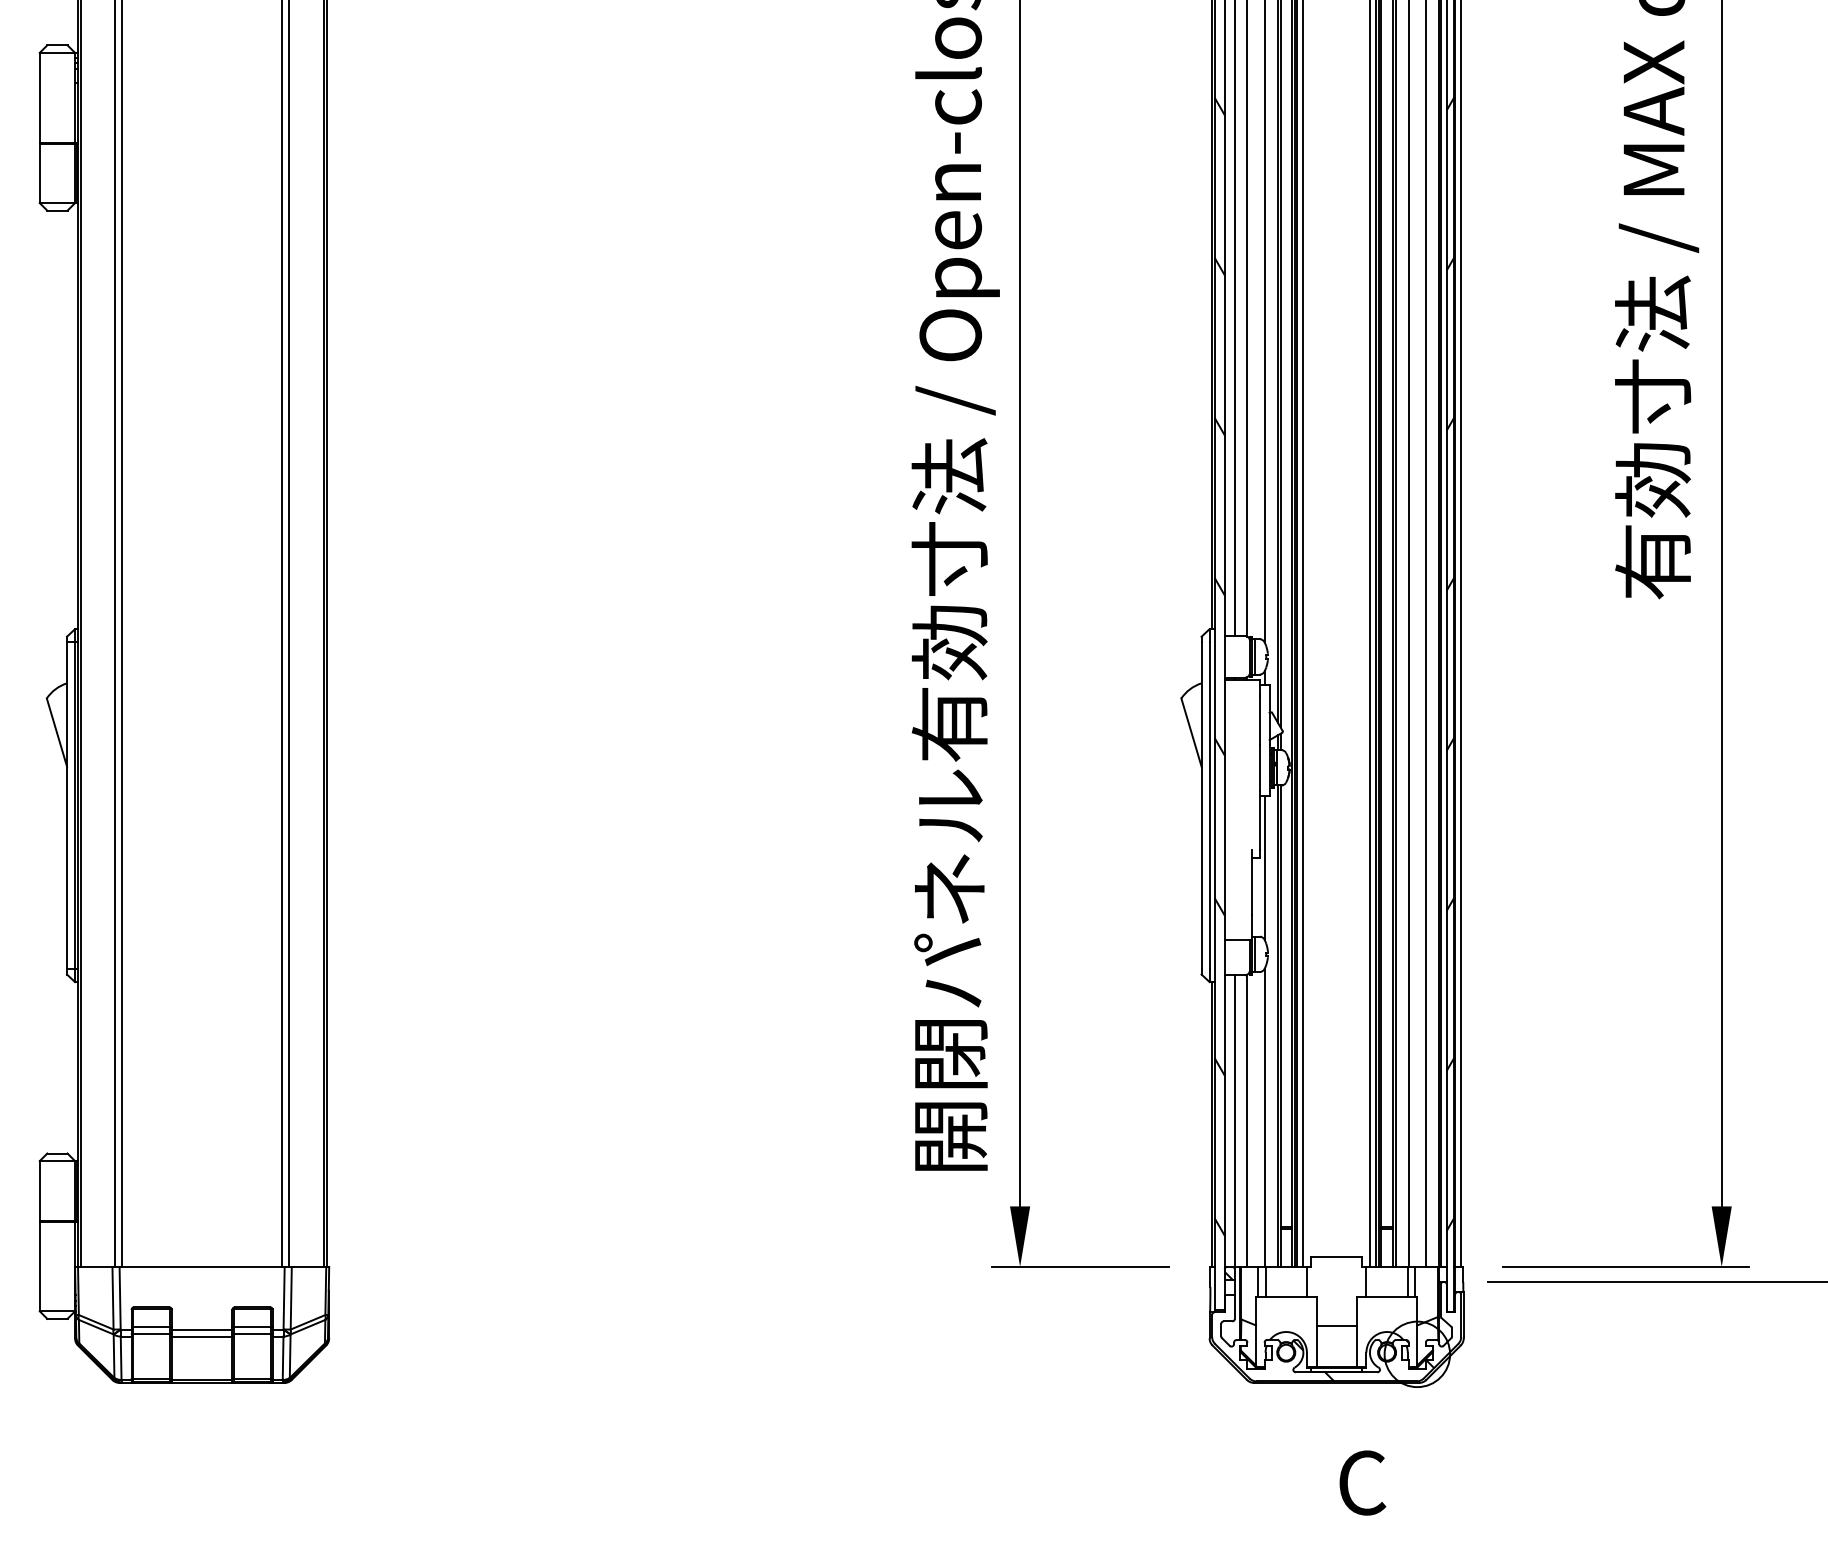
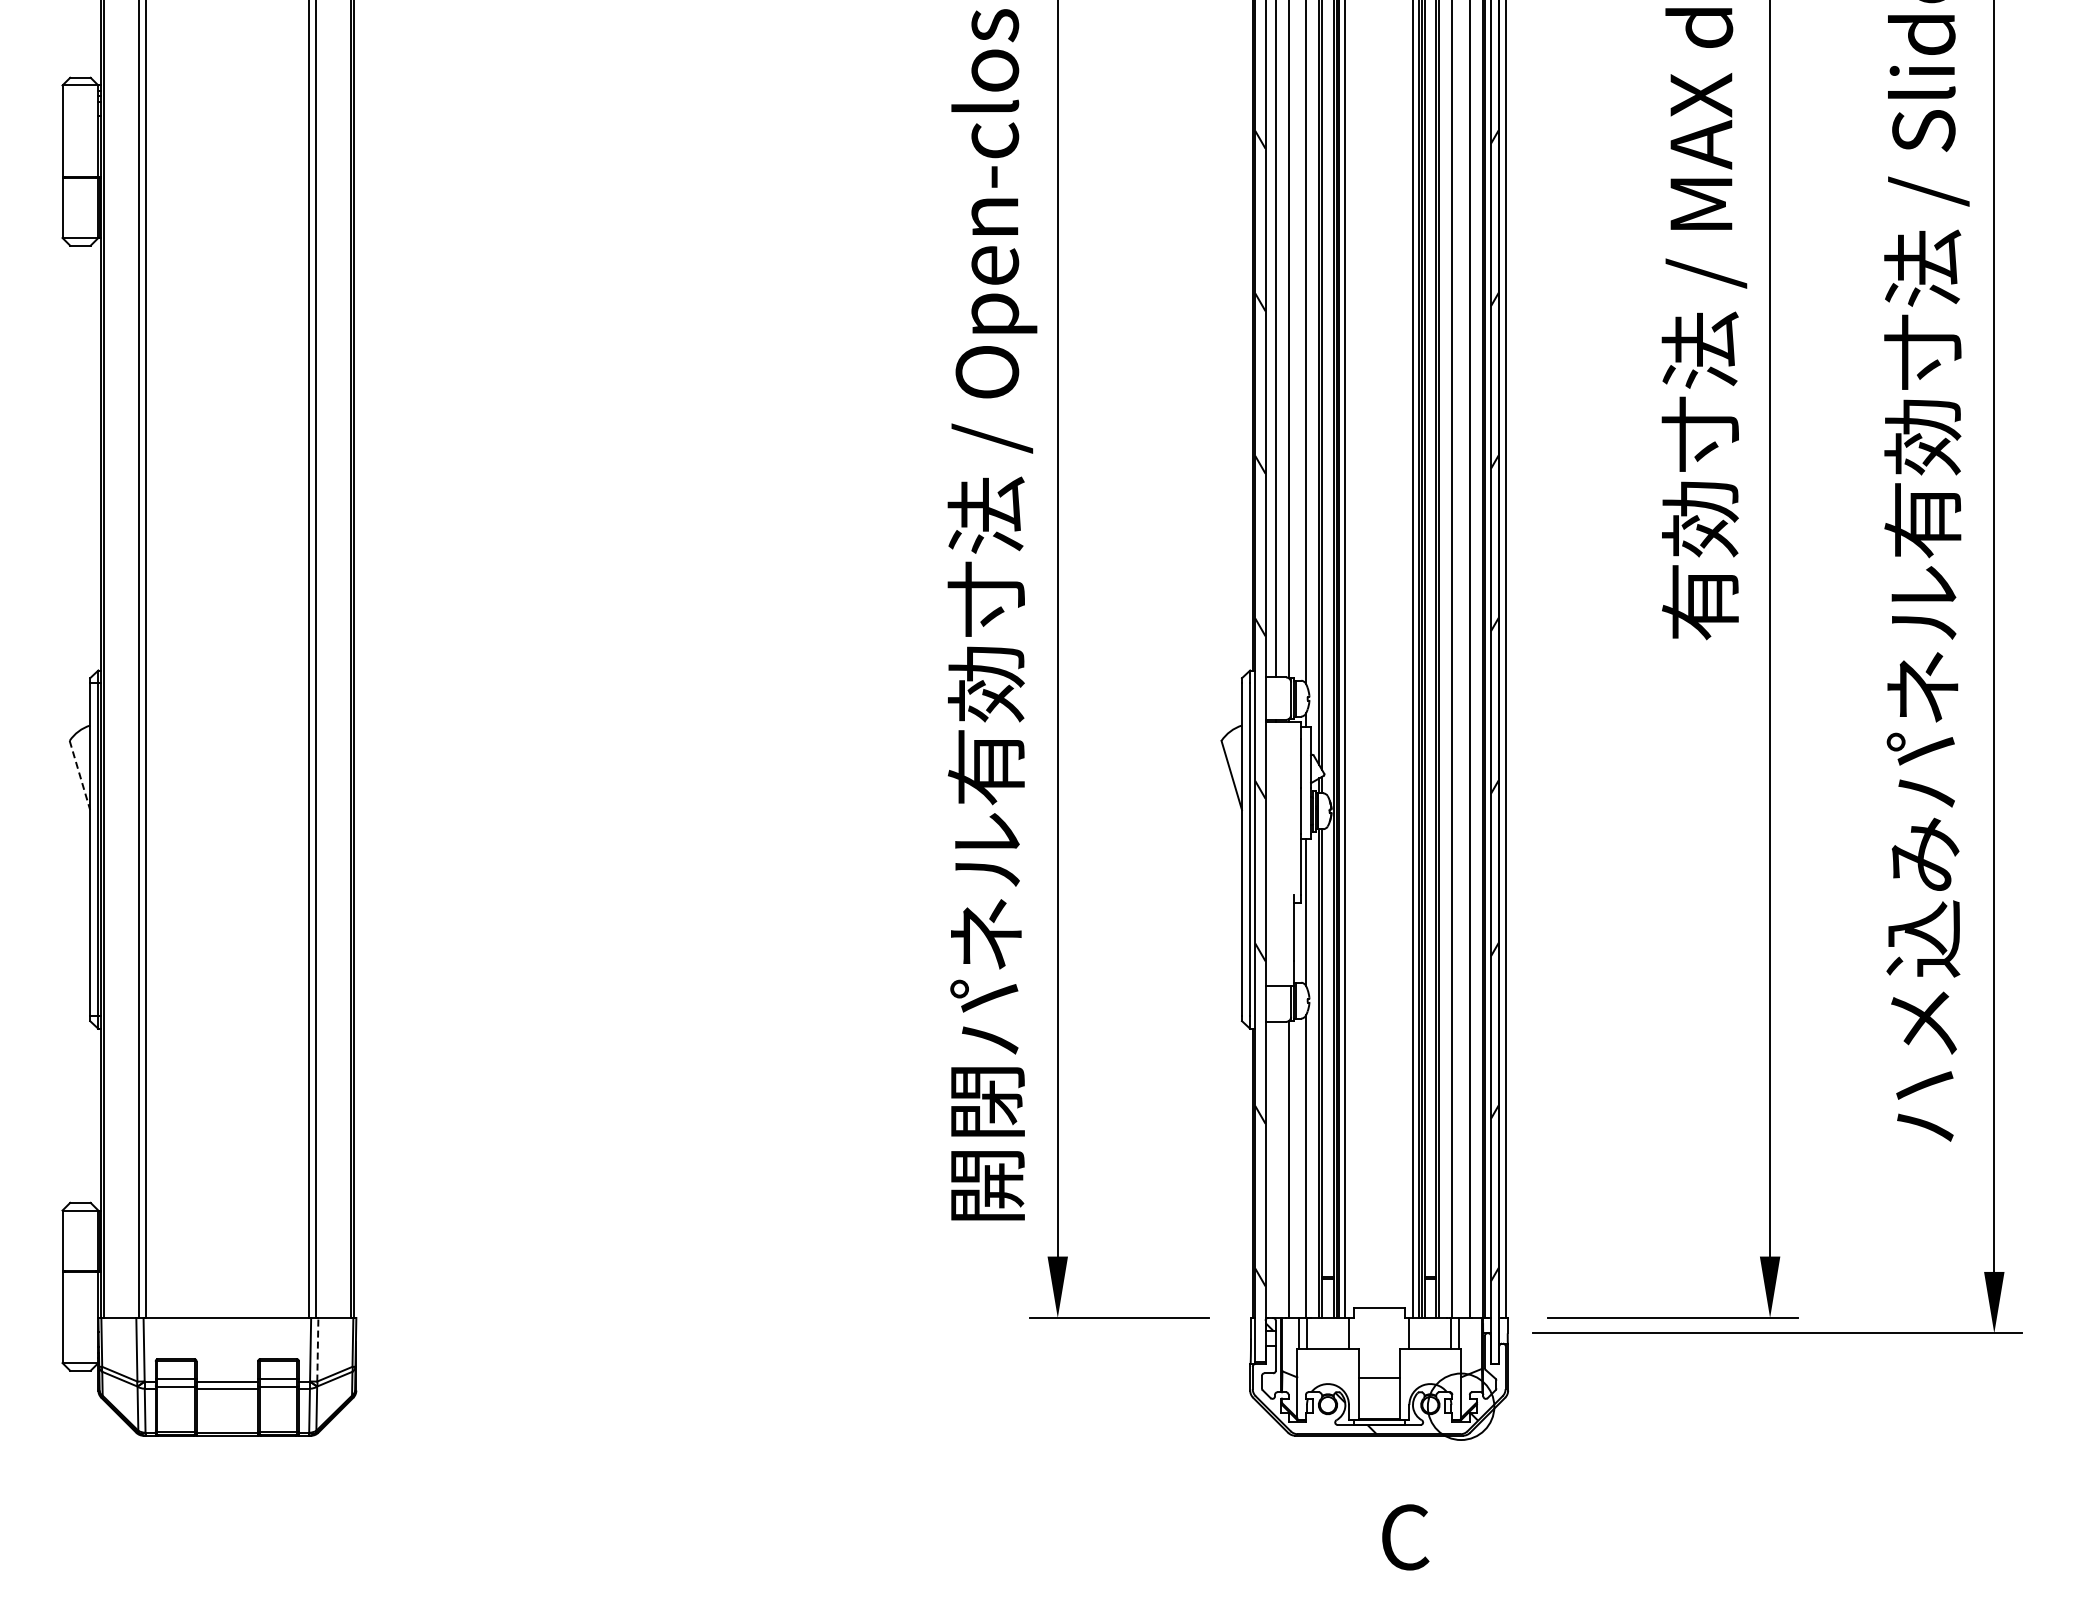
line: (57, 732) -> (80, 775), solid -> dashed
line: (1234, 1120) -> (1275, 1169), removed
line: (290, 1297) -> (317, 1349), solid -> dashed

